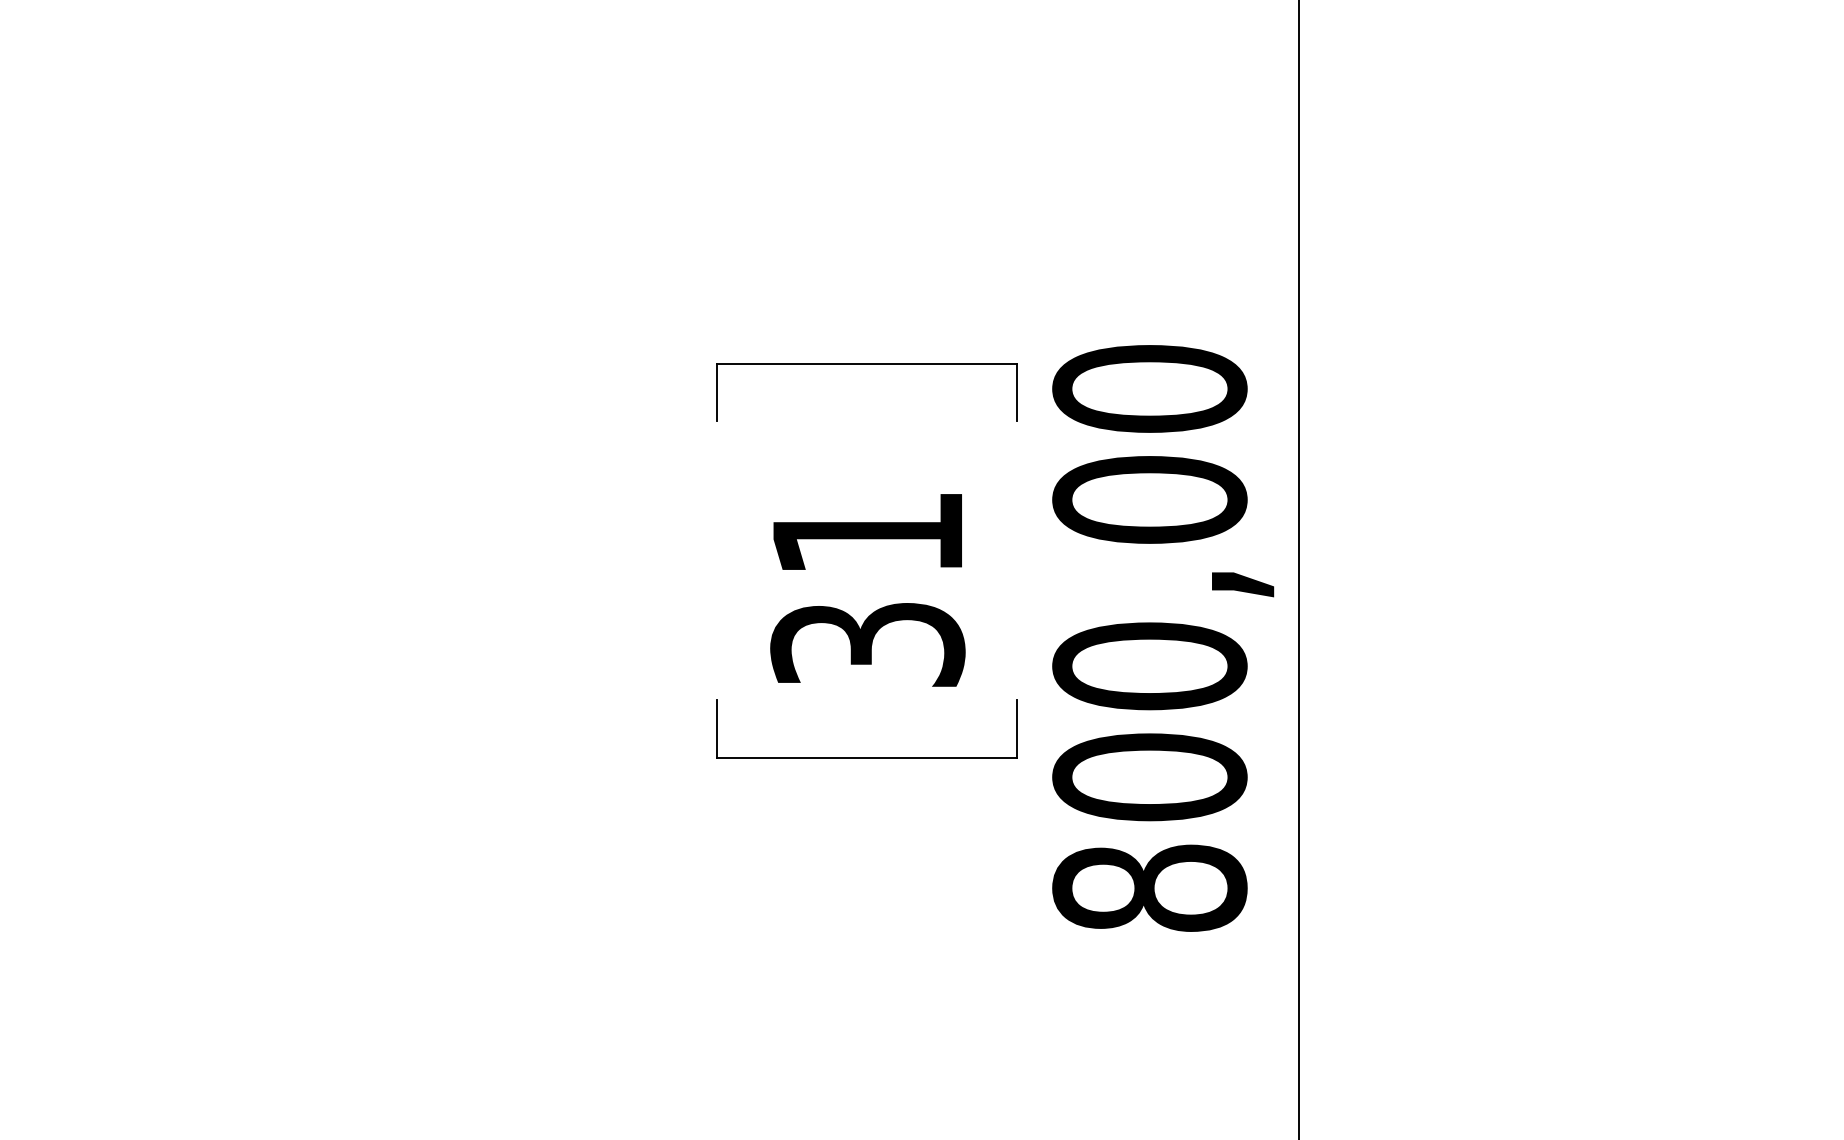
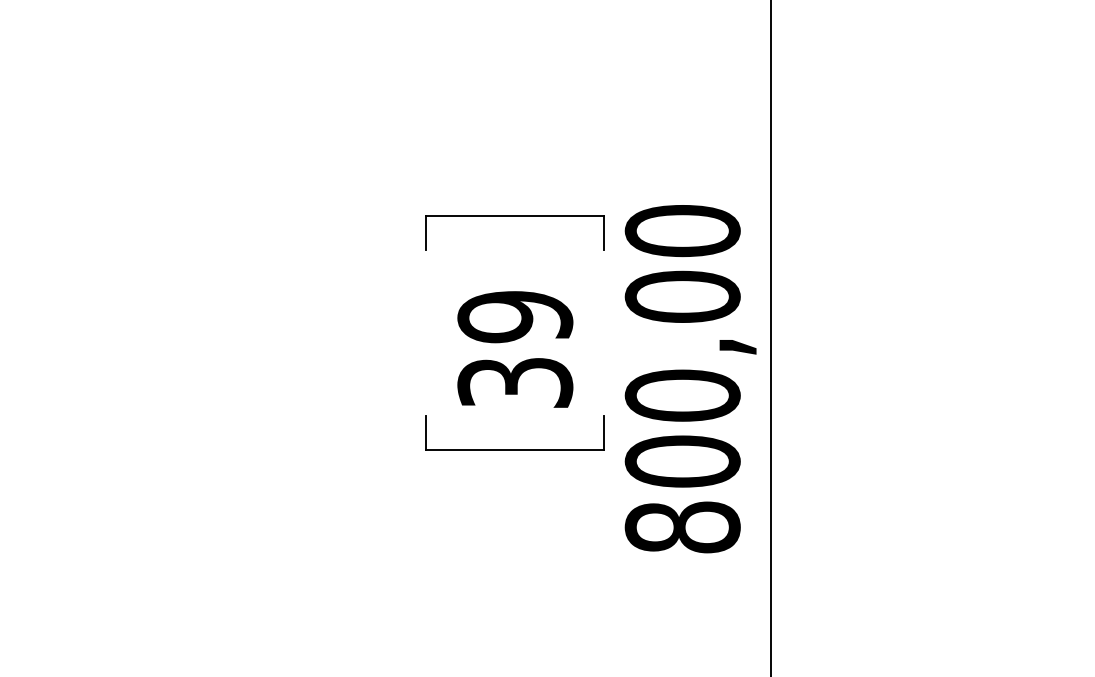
text: (868, 534) -> (515, 317), 31 -> 39

